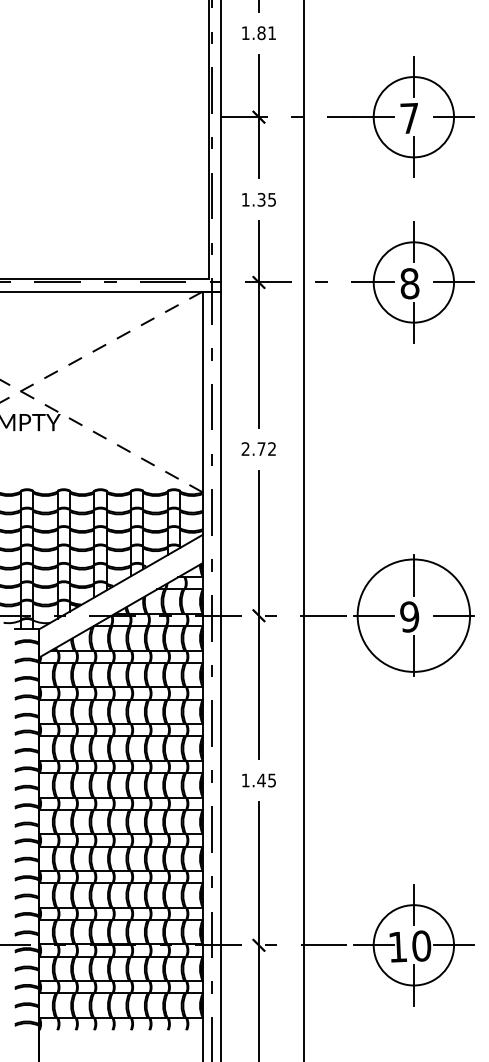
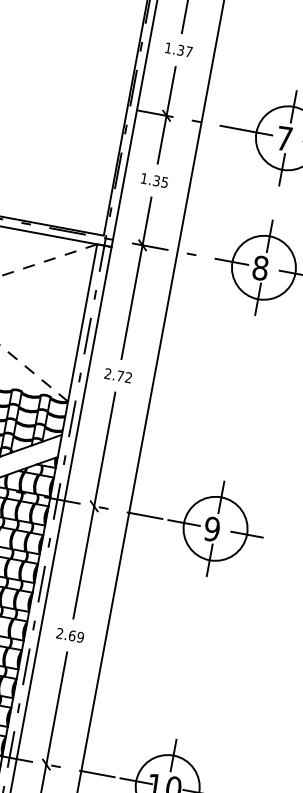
text: (266, 33) -> (184, 51), 1.81 -> 1.37
circle: (413, 615) -> (215, 528), size x0.71
text: (258, 780) -> (69, 635), 1.45 -> 2.69

